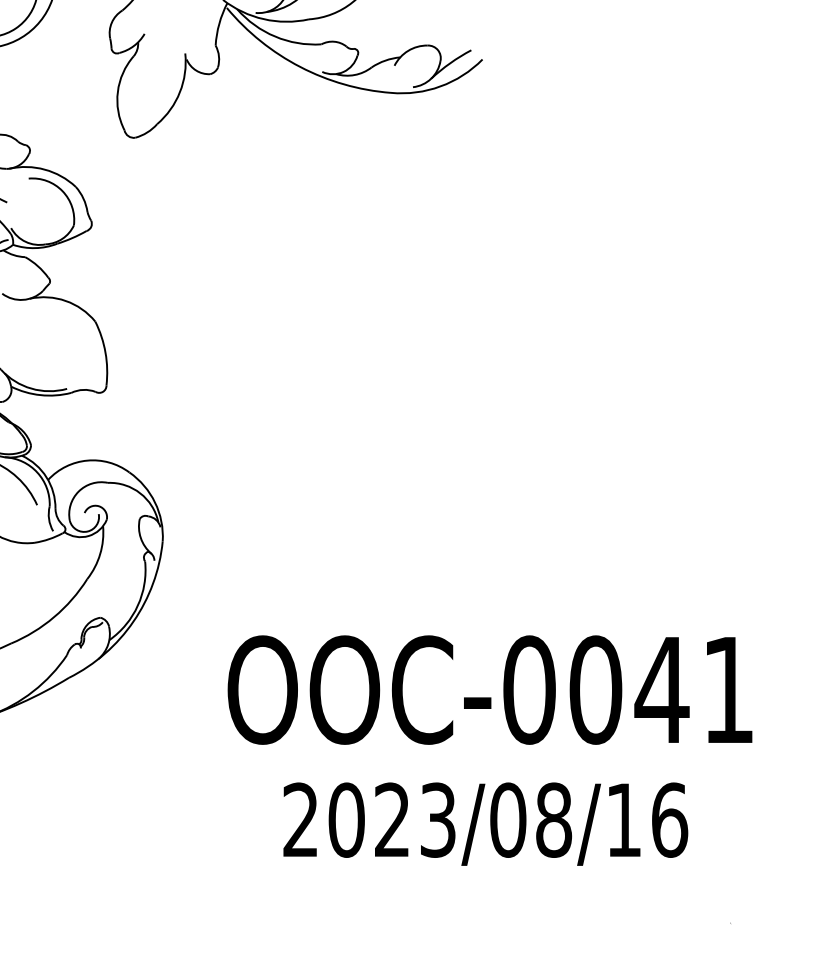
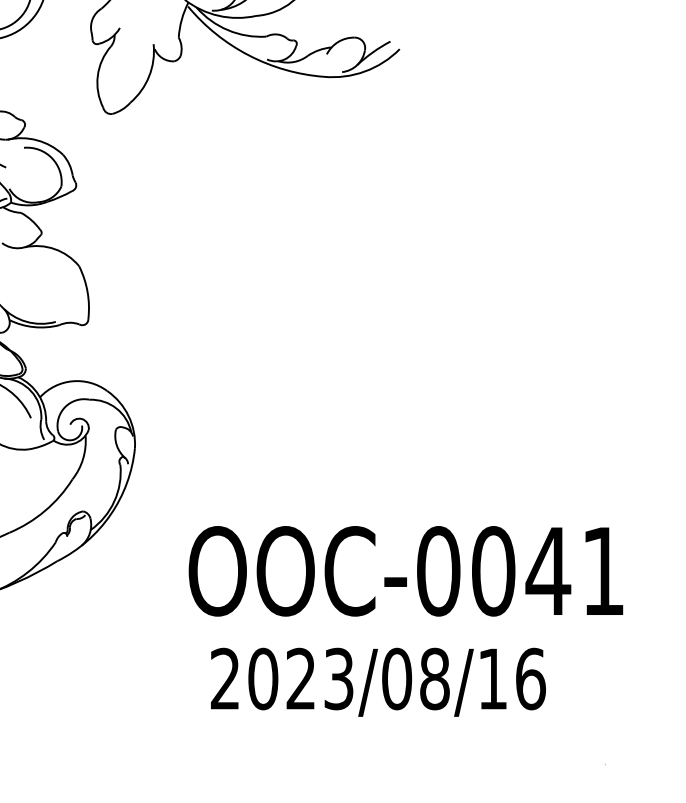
text: (485, 823) -> (378, 681), moved

